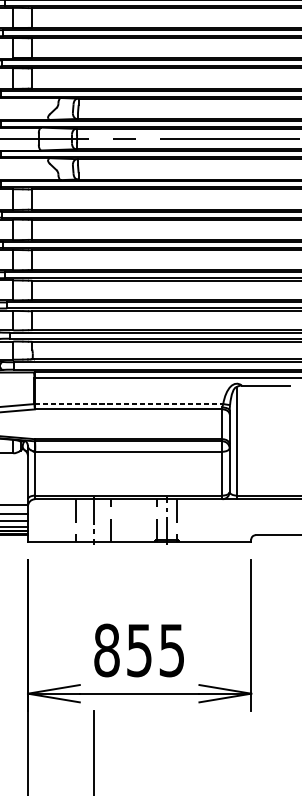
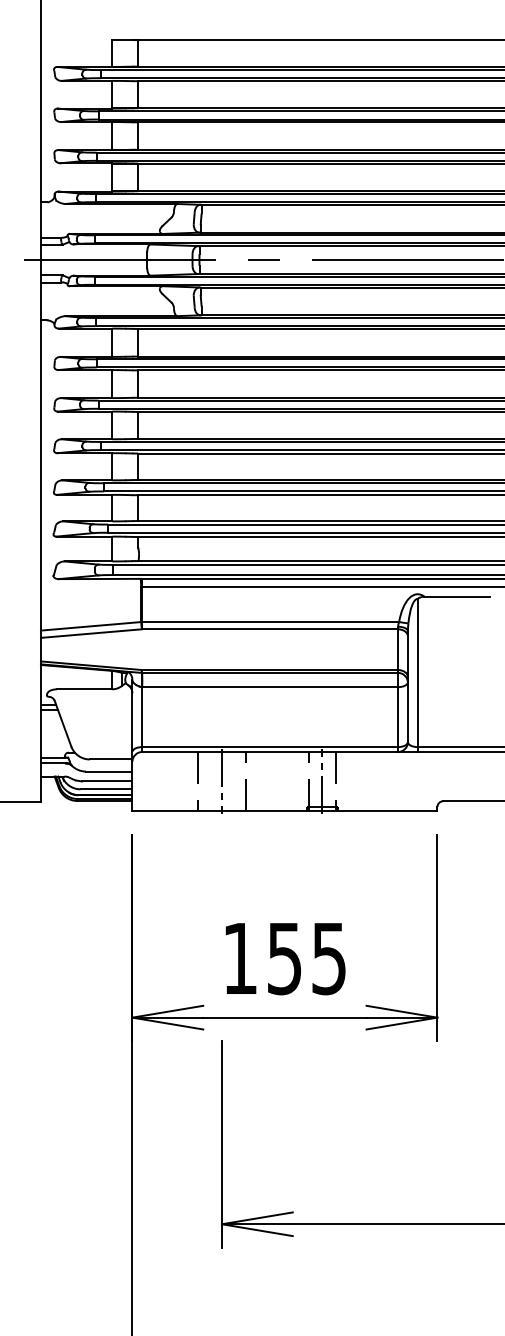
line: (129, 404) -> (270, 622), dashed -> solid
text: (107, 650) -> (240, 958), 855 -> 155

